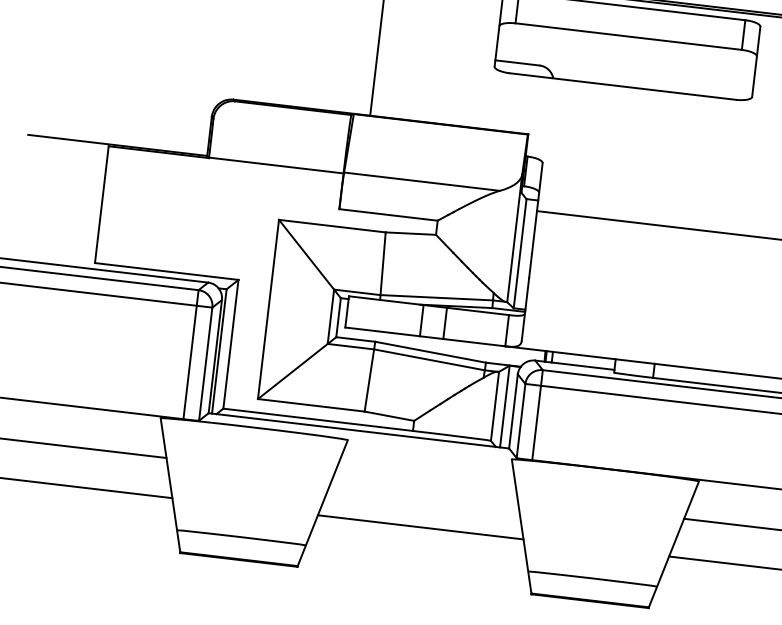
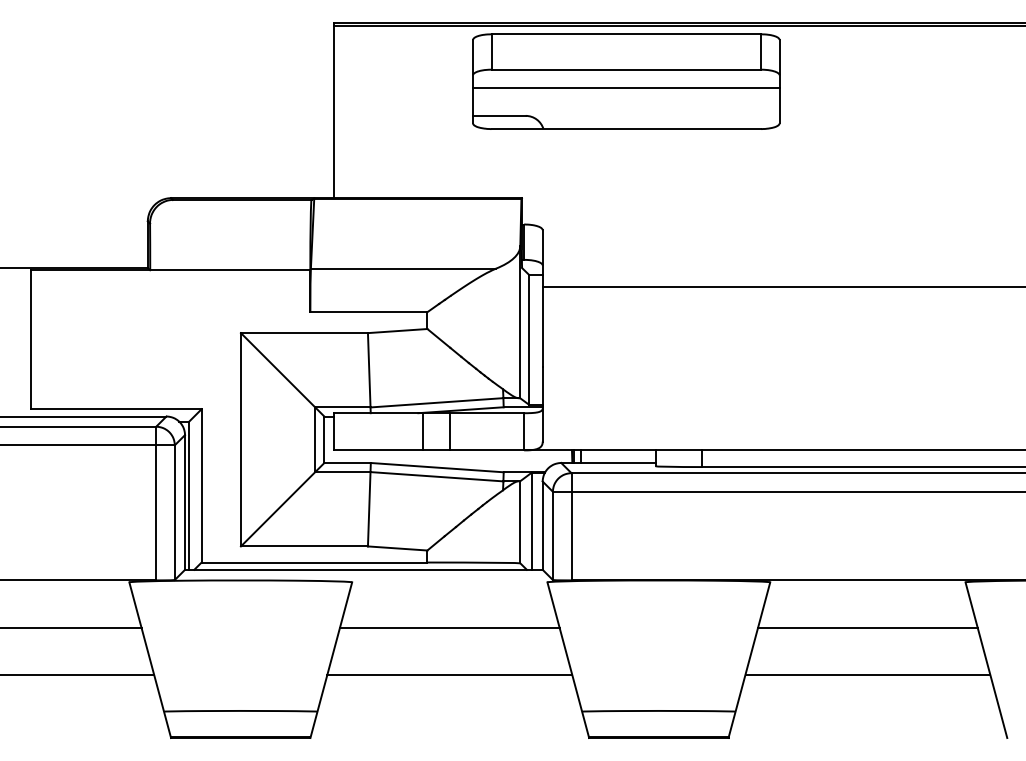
line: (626, 52) -> (626, 88), added
line: (425, 488) -> (449, 628), added

